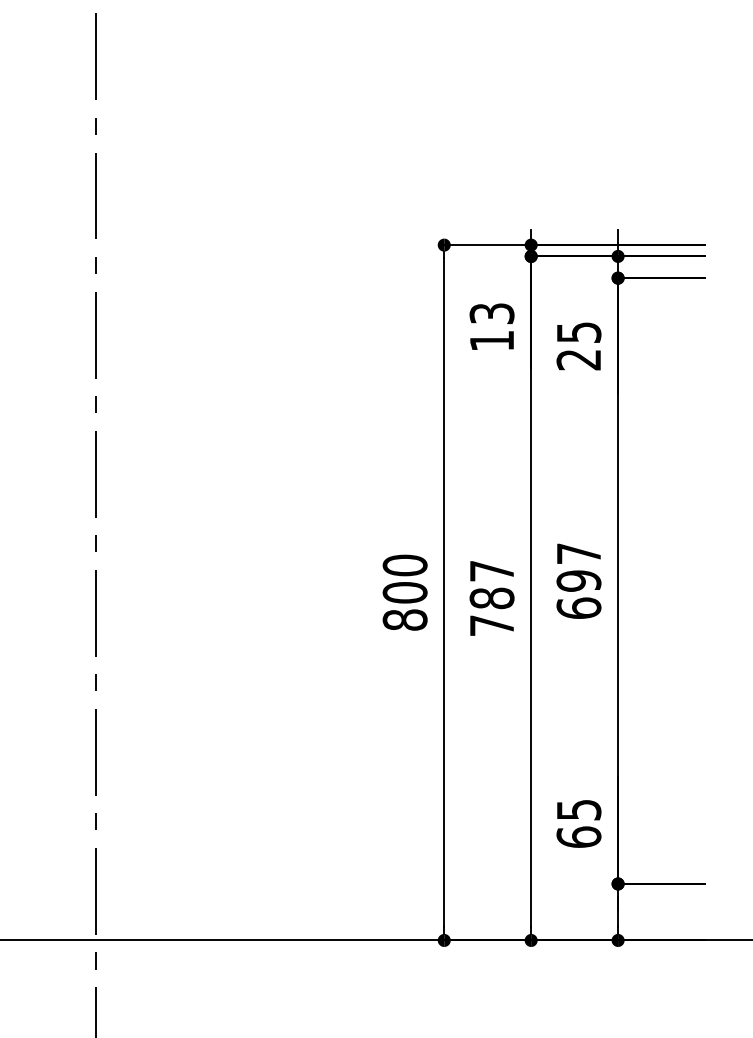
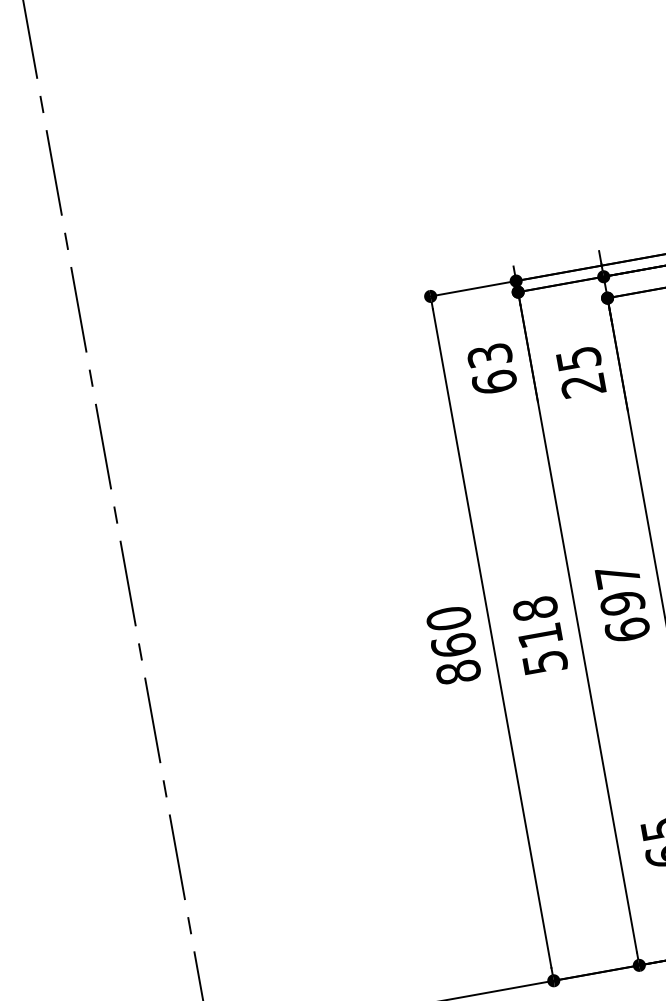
text: (491, 340) -> (494, 381), 13 -> 63
text: (404, 592) -> (453, 645), 800 -> 860
text: (491, 597) -> (539, 634), 787 -> 518

